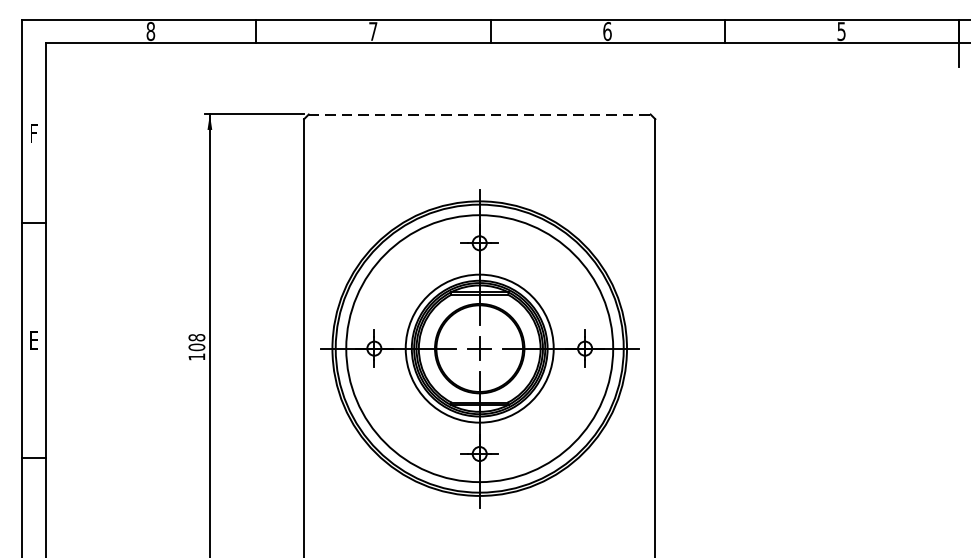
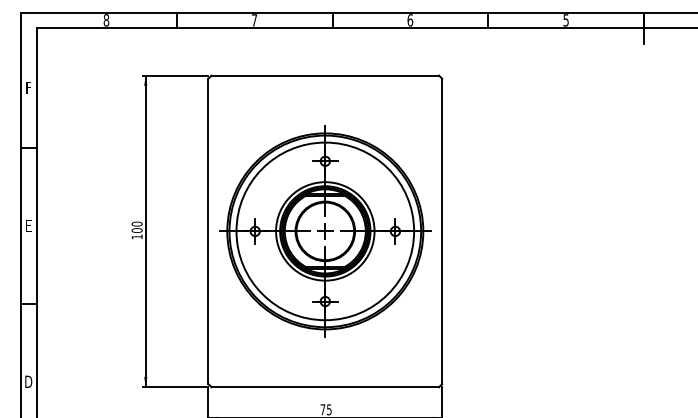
line: (479, 114) -> (325, 75), dashed -> solid
text: (197, 336) -> (137, 223), 108 -> 100

